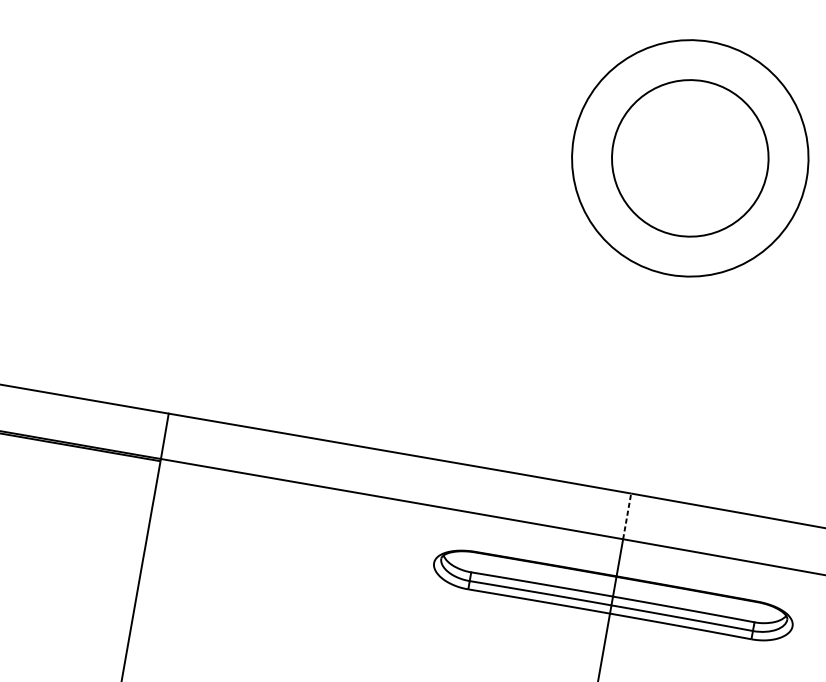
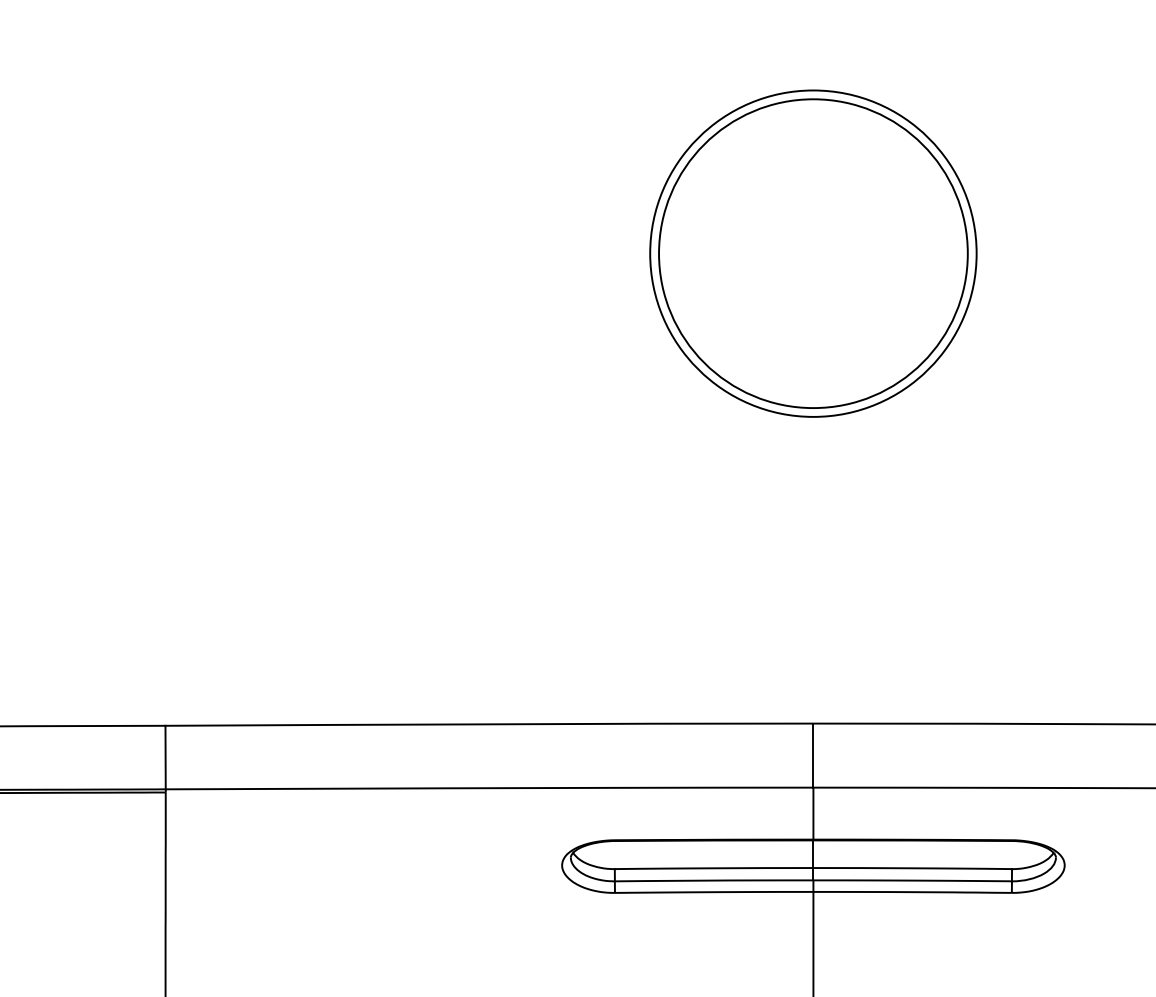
circle: (690, 158) -> (813, 253), size x1.43
line: (627, 516) -> (813, 755), dashed -> solid

